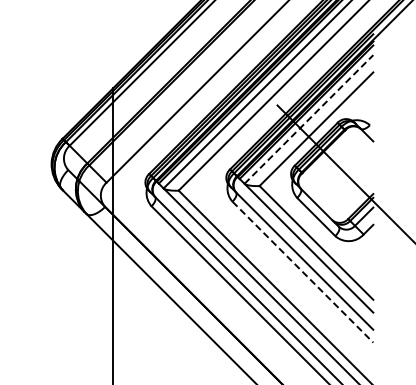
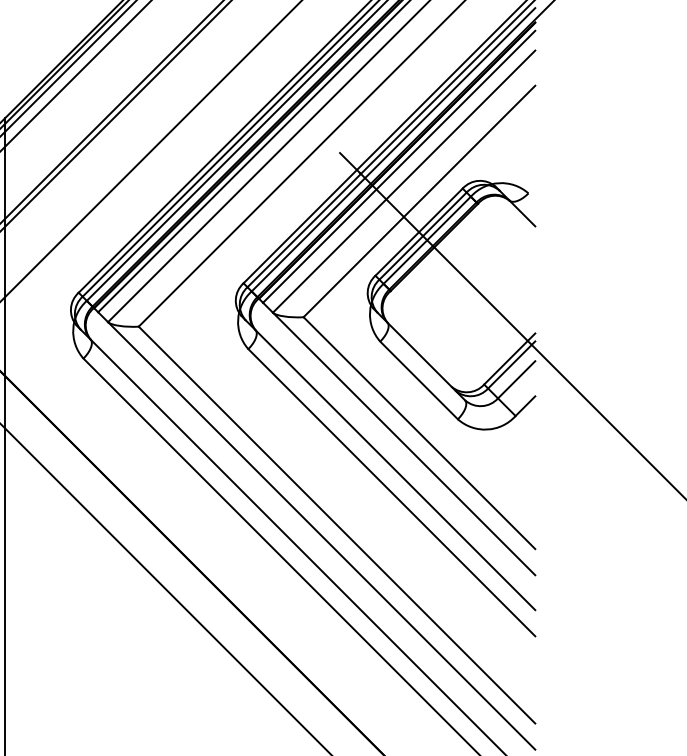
line: (309, 119) -> (405, 181), dashed -> solid
line: (302, 272) -> (390, 493), dashed -> solid

